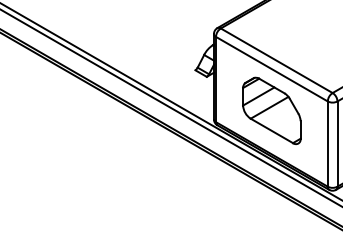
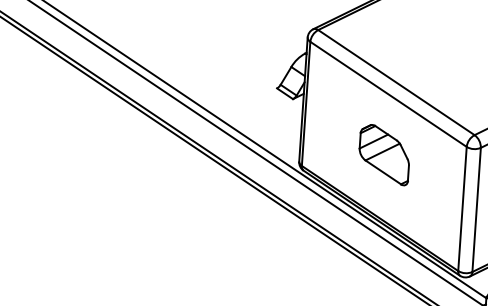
part: (271, 110) -> (383, 154), size x0.6

